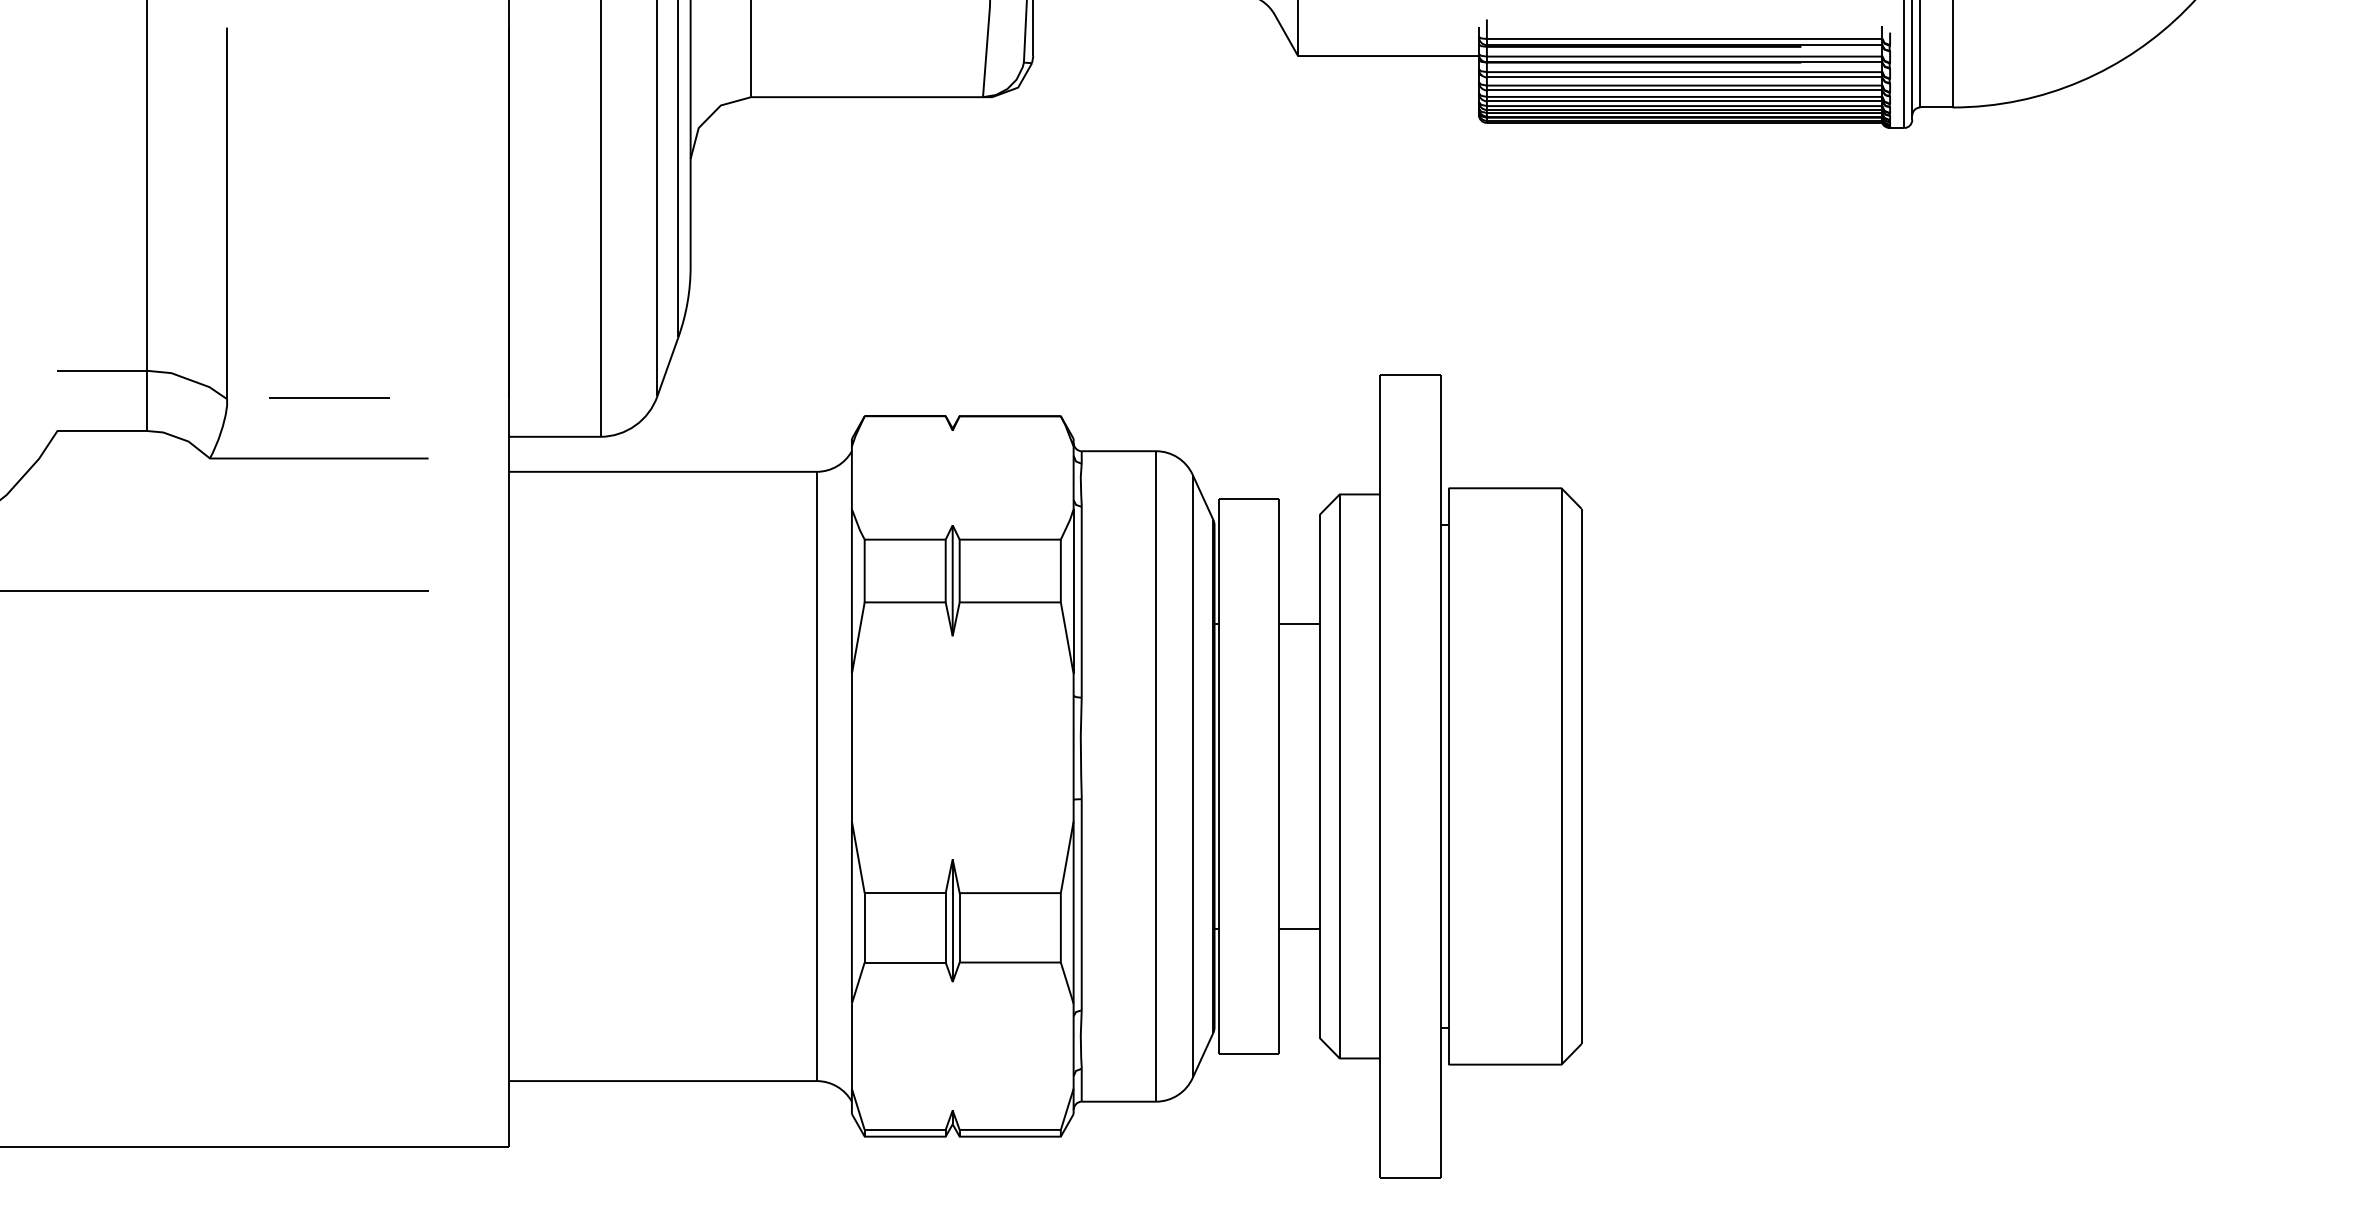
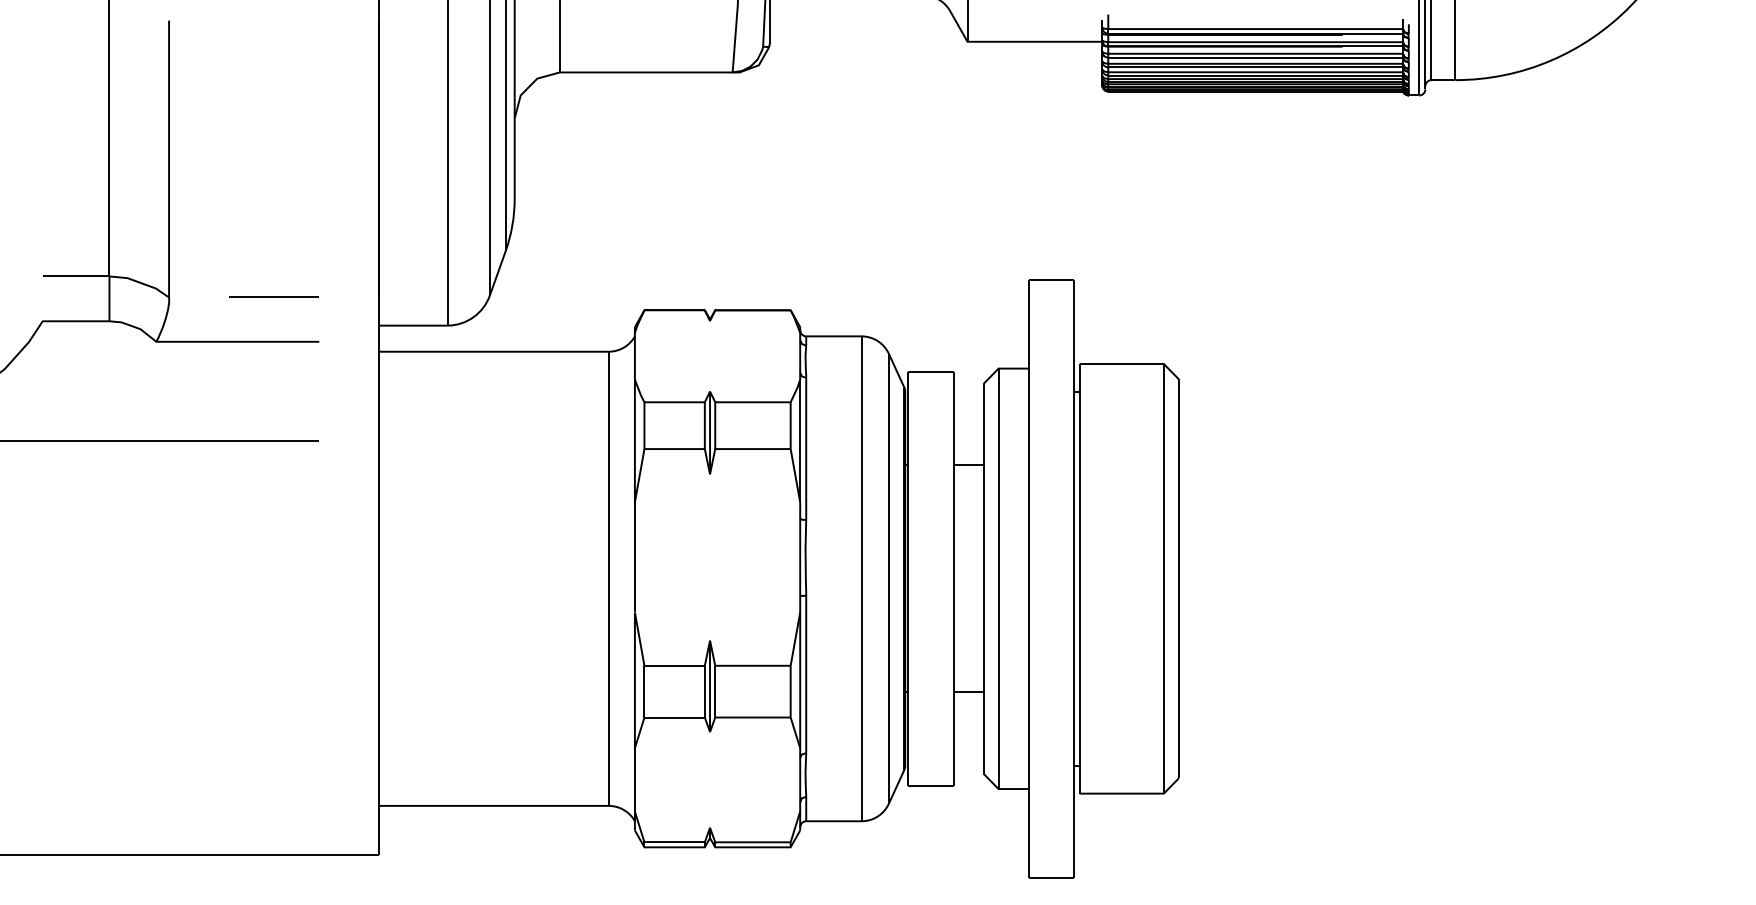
line: (328, 397) -> (273, 296), moved

